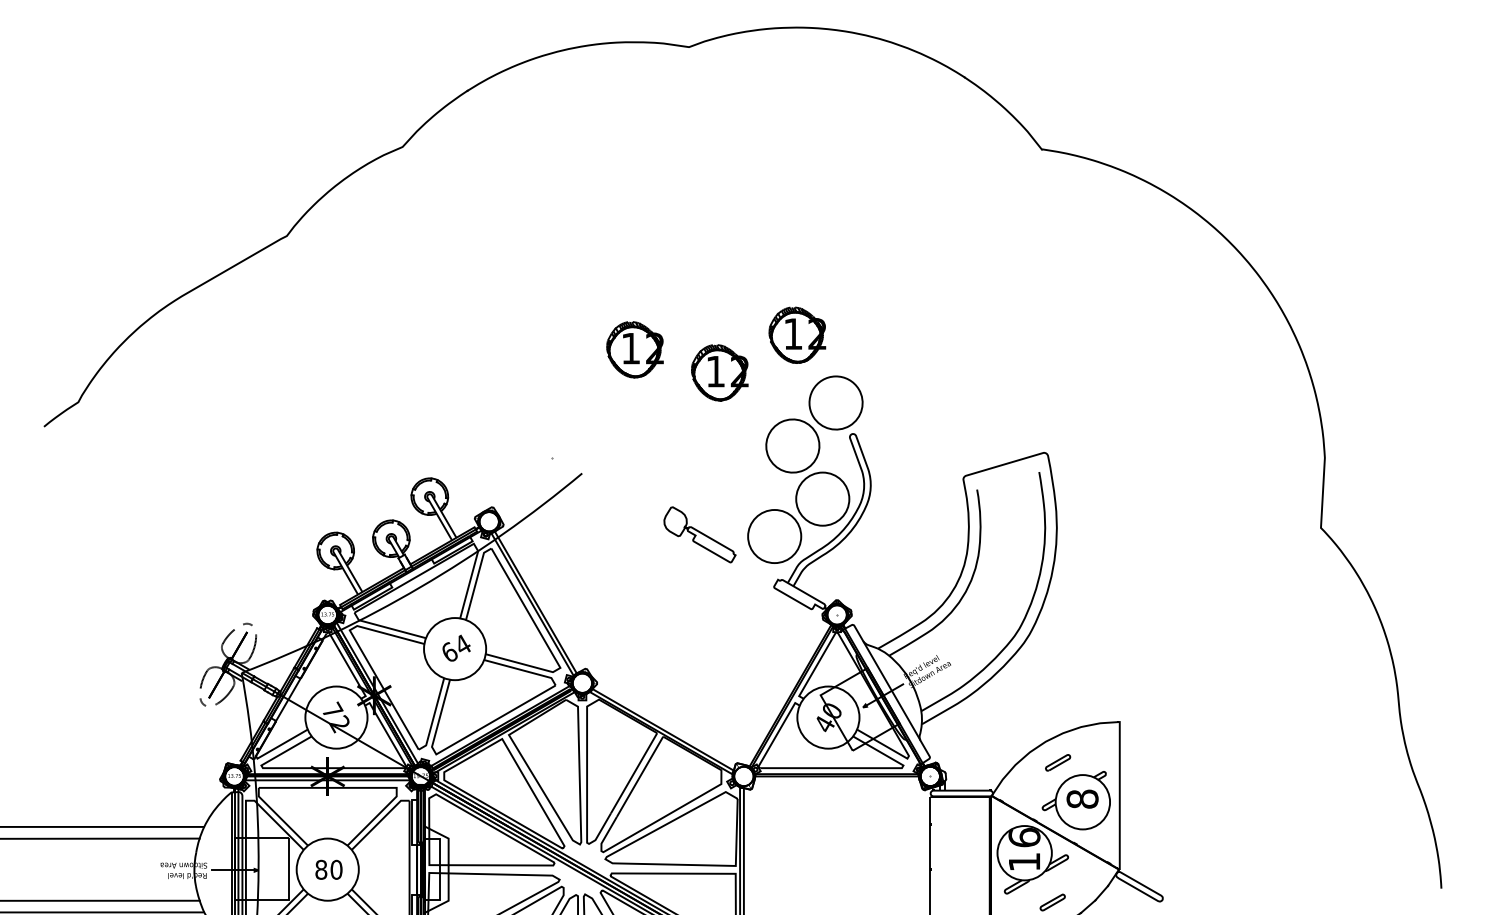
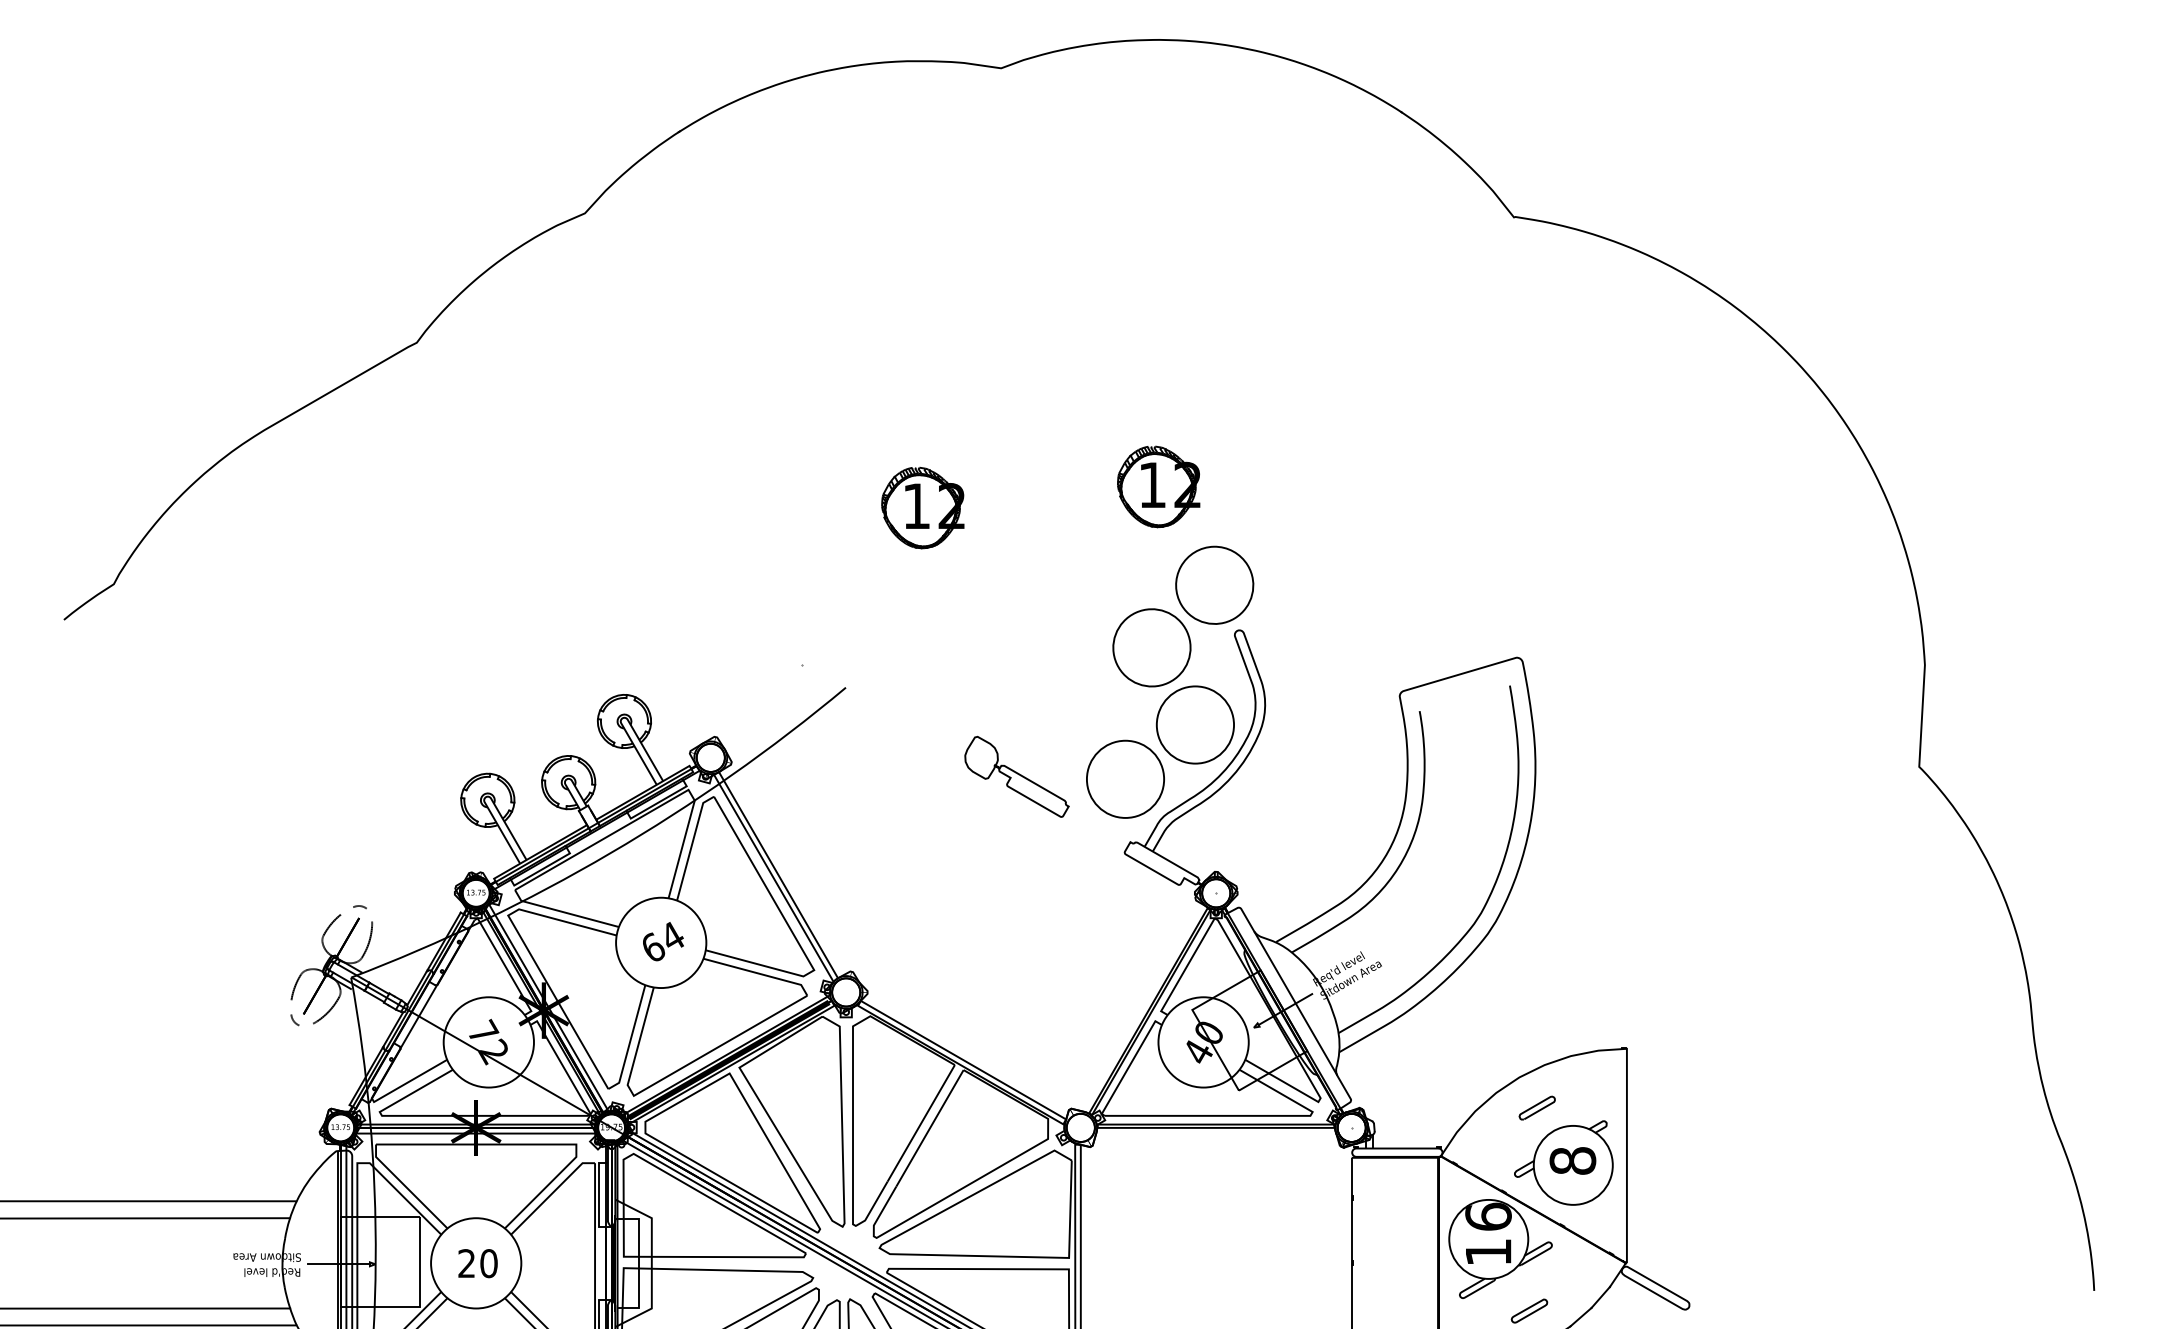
part: (719, 372) -> (1045, 541), removed
text: (321, 869) -> (467, 1263), 80 -> 20

